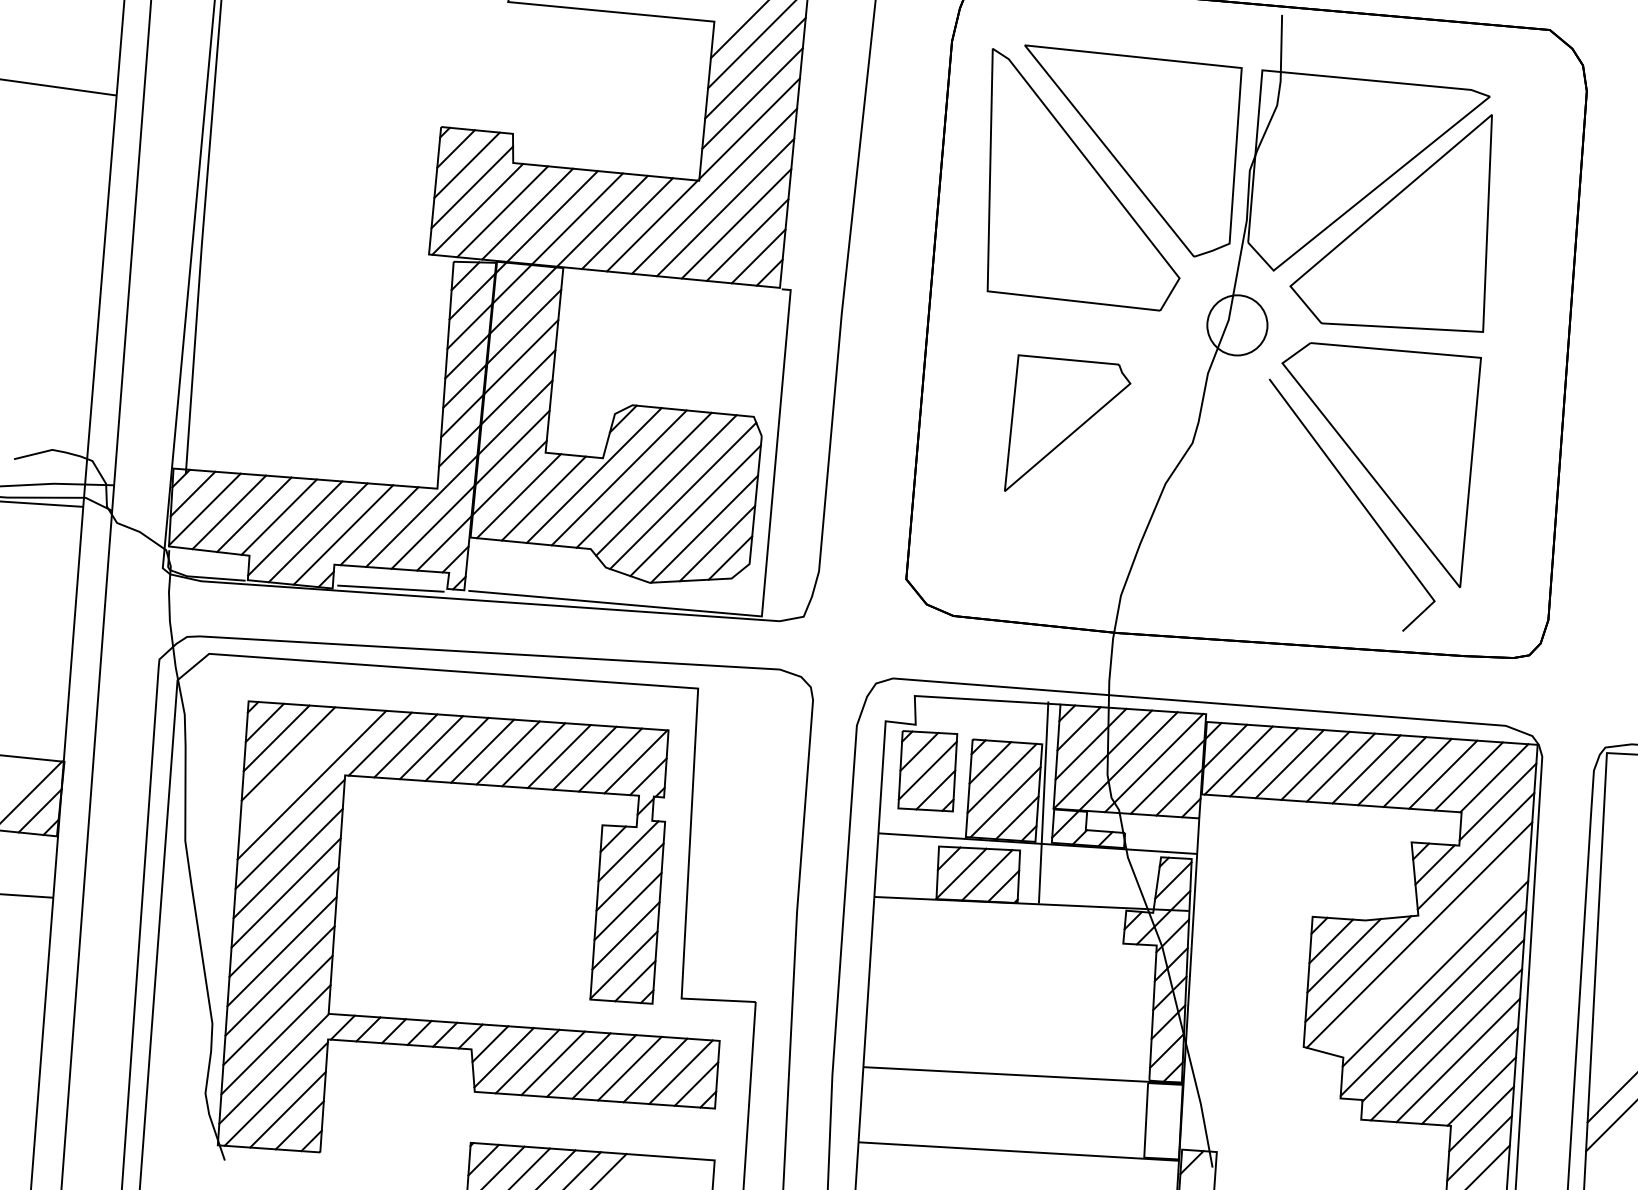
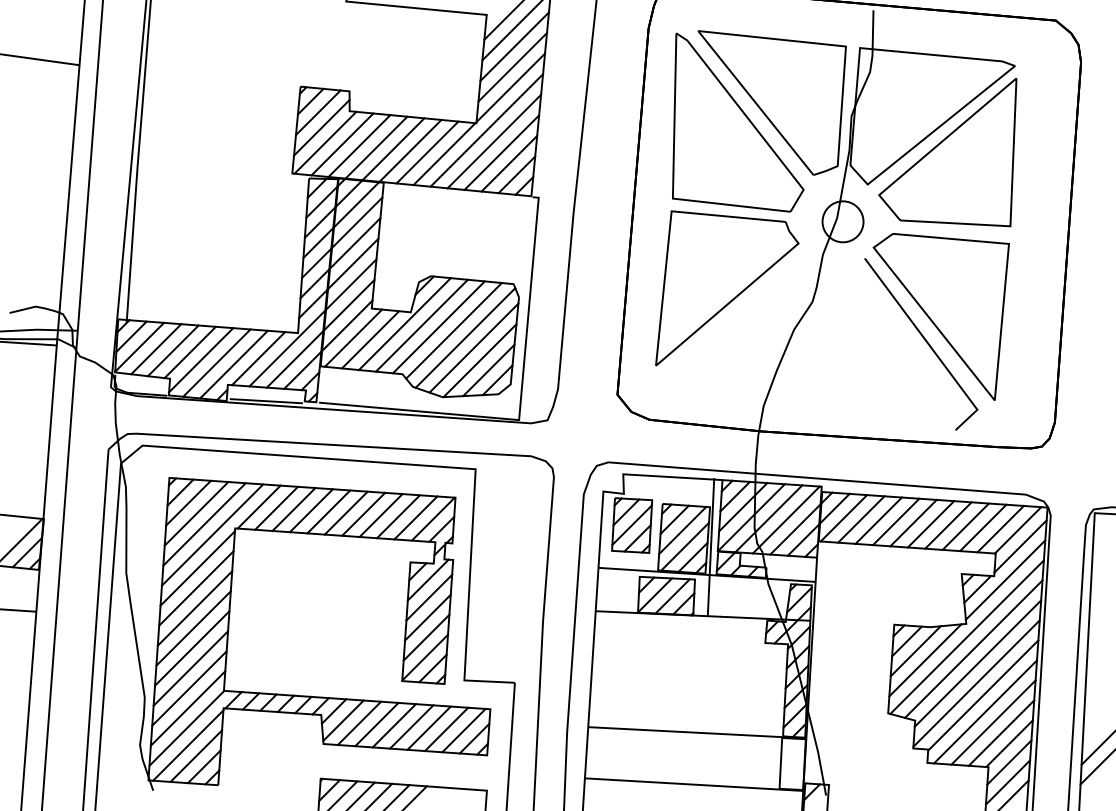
part: (1067, 423) -> (727, 288), size x1.67
line: (300, 769) -> (204, 524), added
line: (1428, 951) -> (973, 648), added

